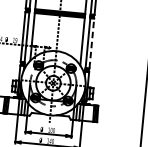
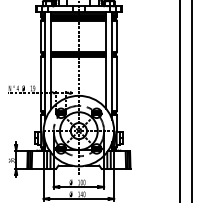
line: (91, 43) -> (116, 83), dashed -> solid

